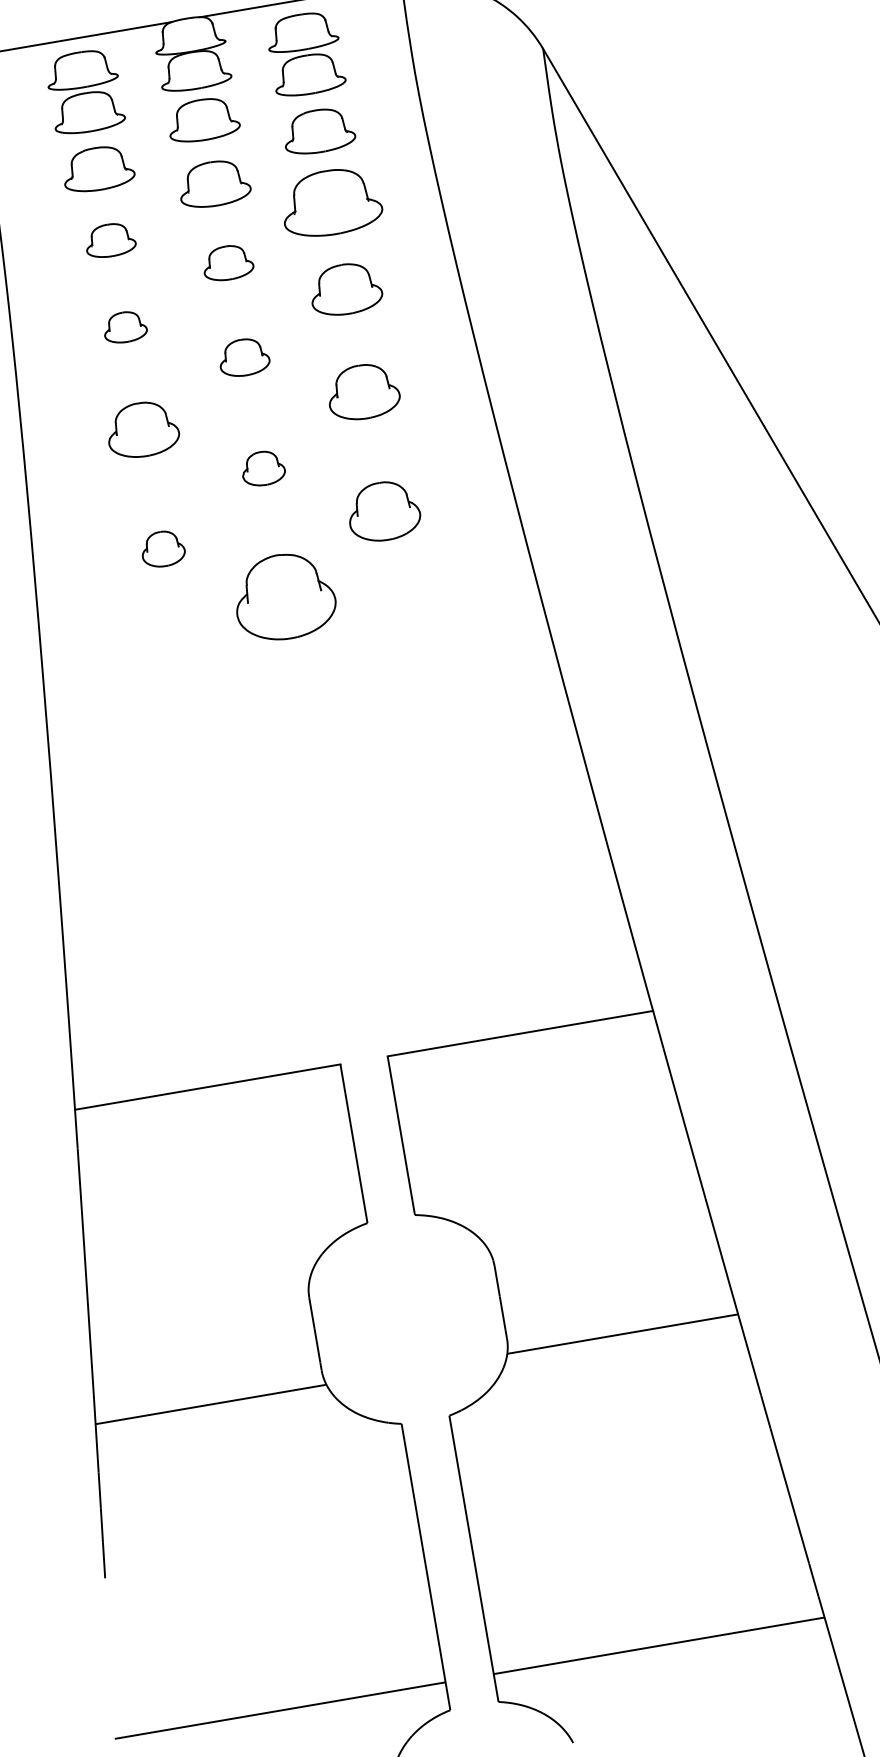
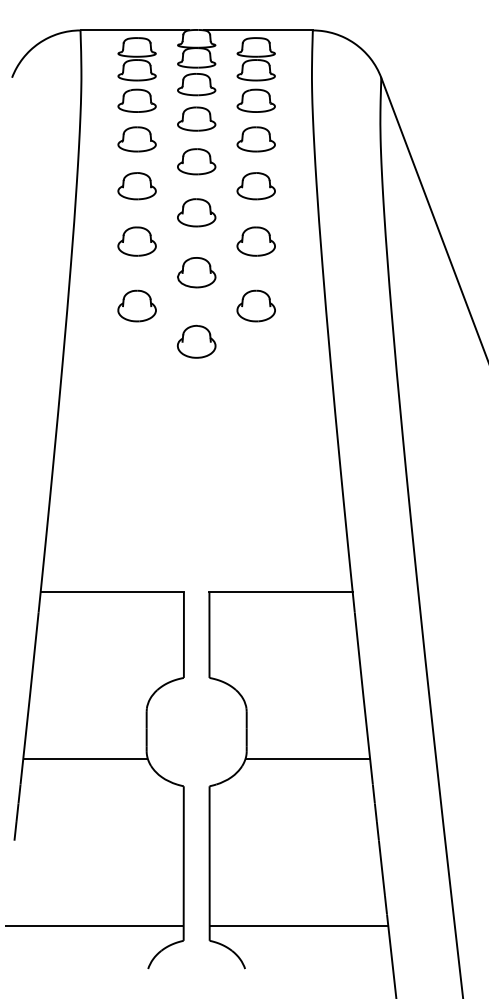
part: (329, 203) -> (255, 139), size x0.71
part: (109, 240) -> (136, 139), size x1.43
part: (227, 262) -> (196, 161), size x1.43
part: (124, 327) -> (136, 186), size x1.67
part: (243, 356) -> (196, 212), size x1.43
part: (262, 468) -> (196, 272), size x1.67
part: (161, 548) -> (136, 305), size x1.67
part: (284, 595) -> (196, 341), size x0.71

